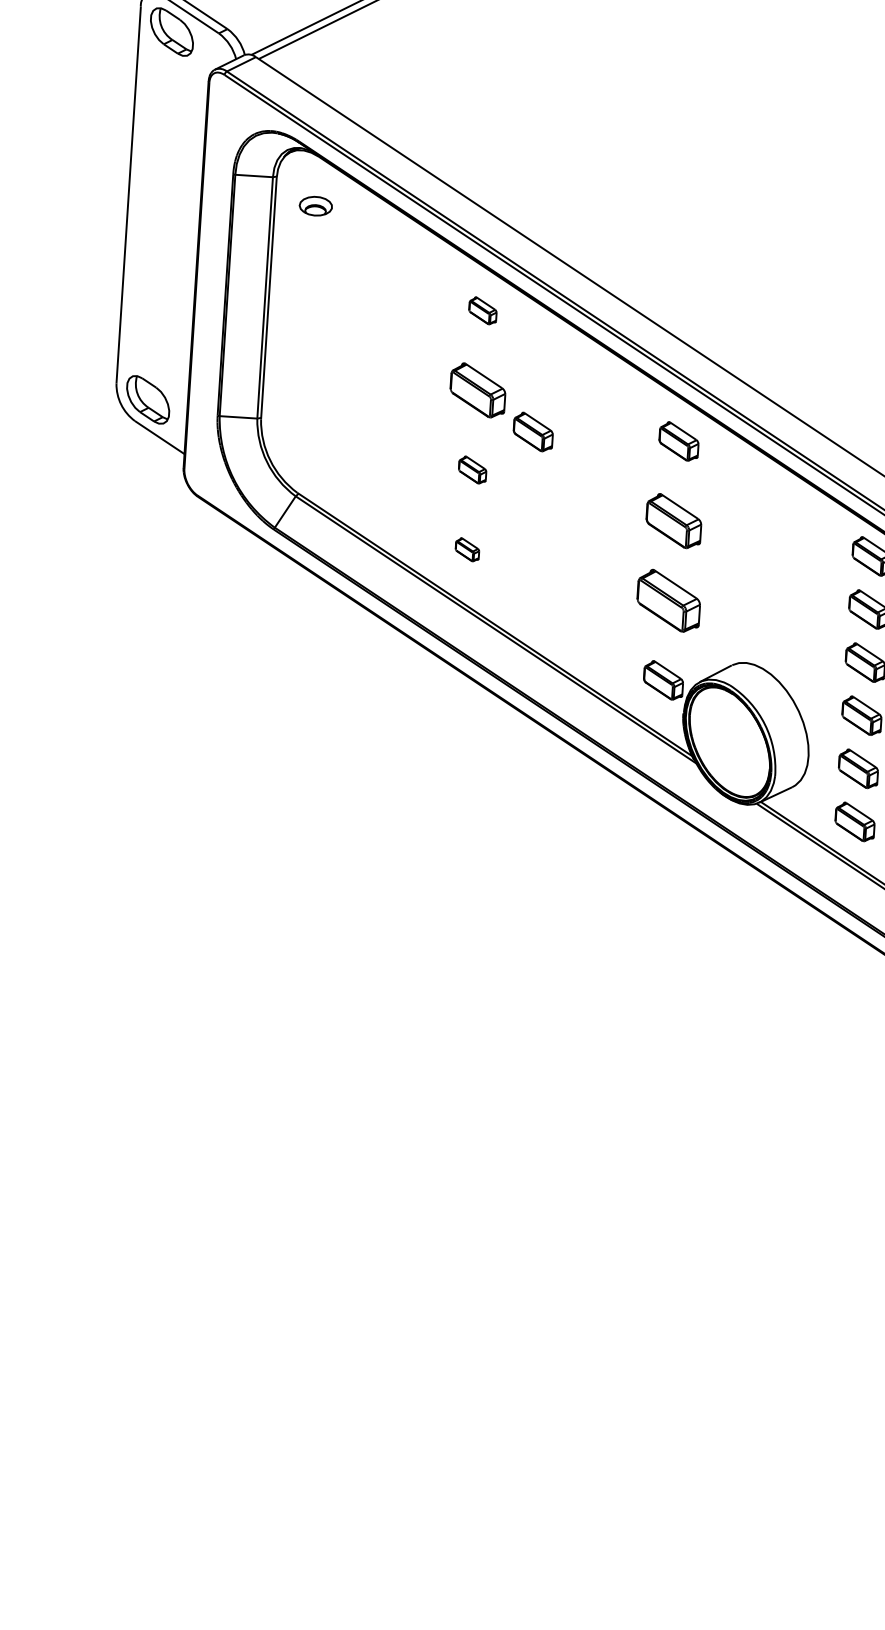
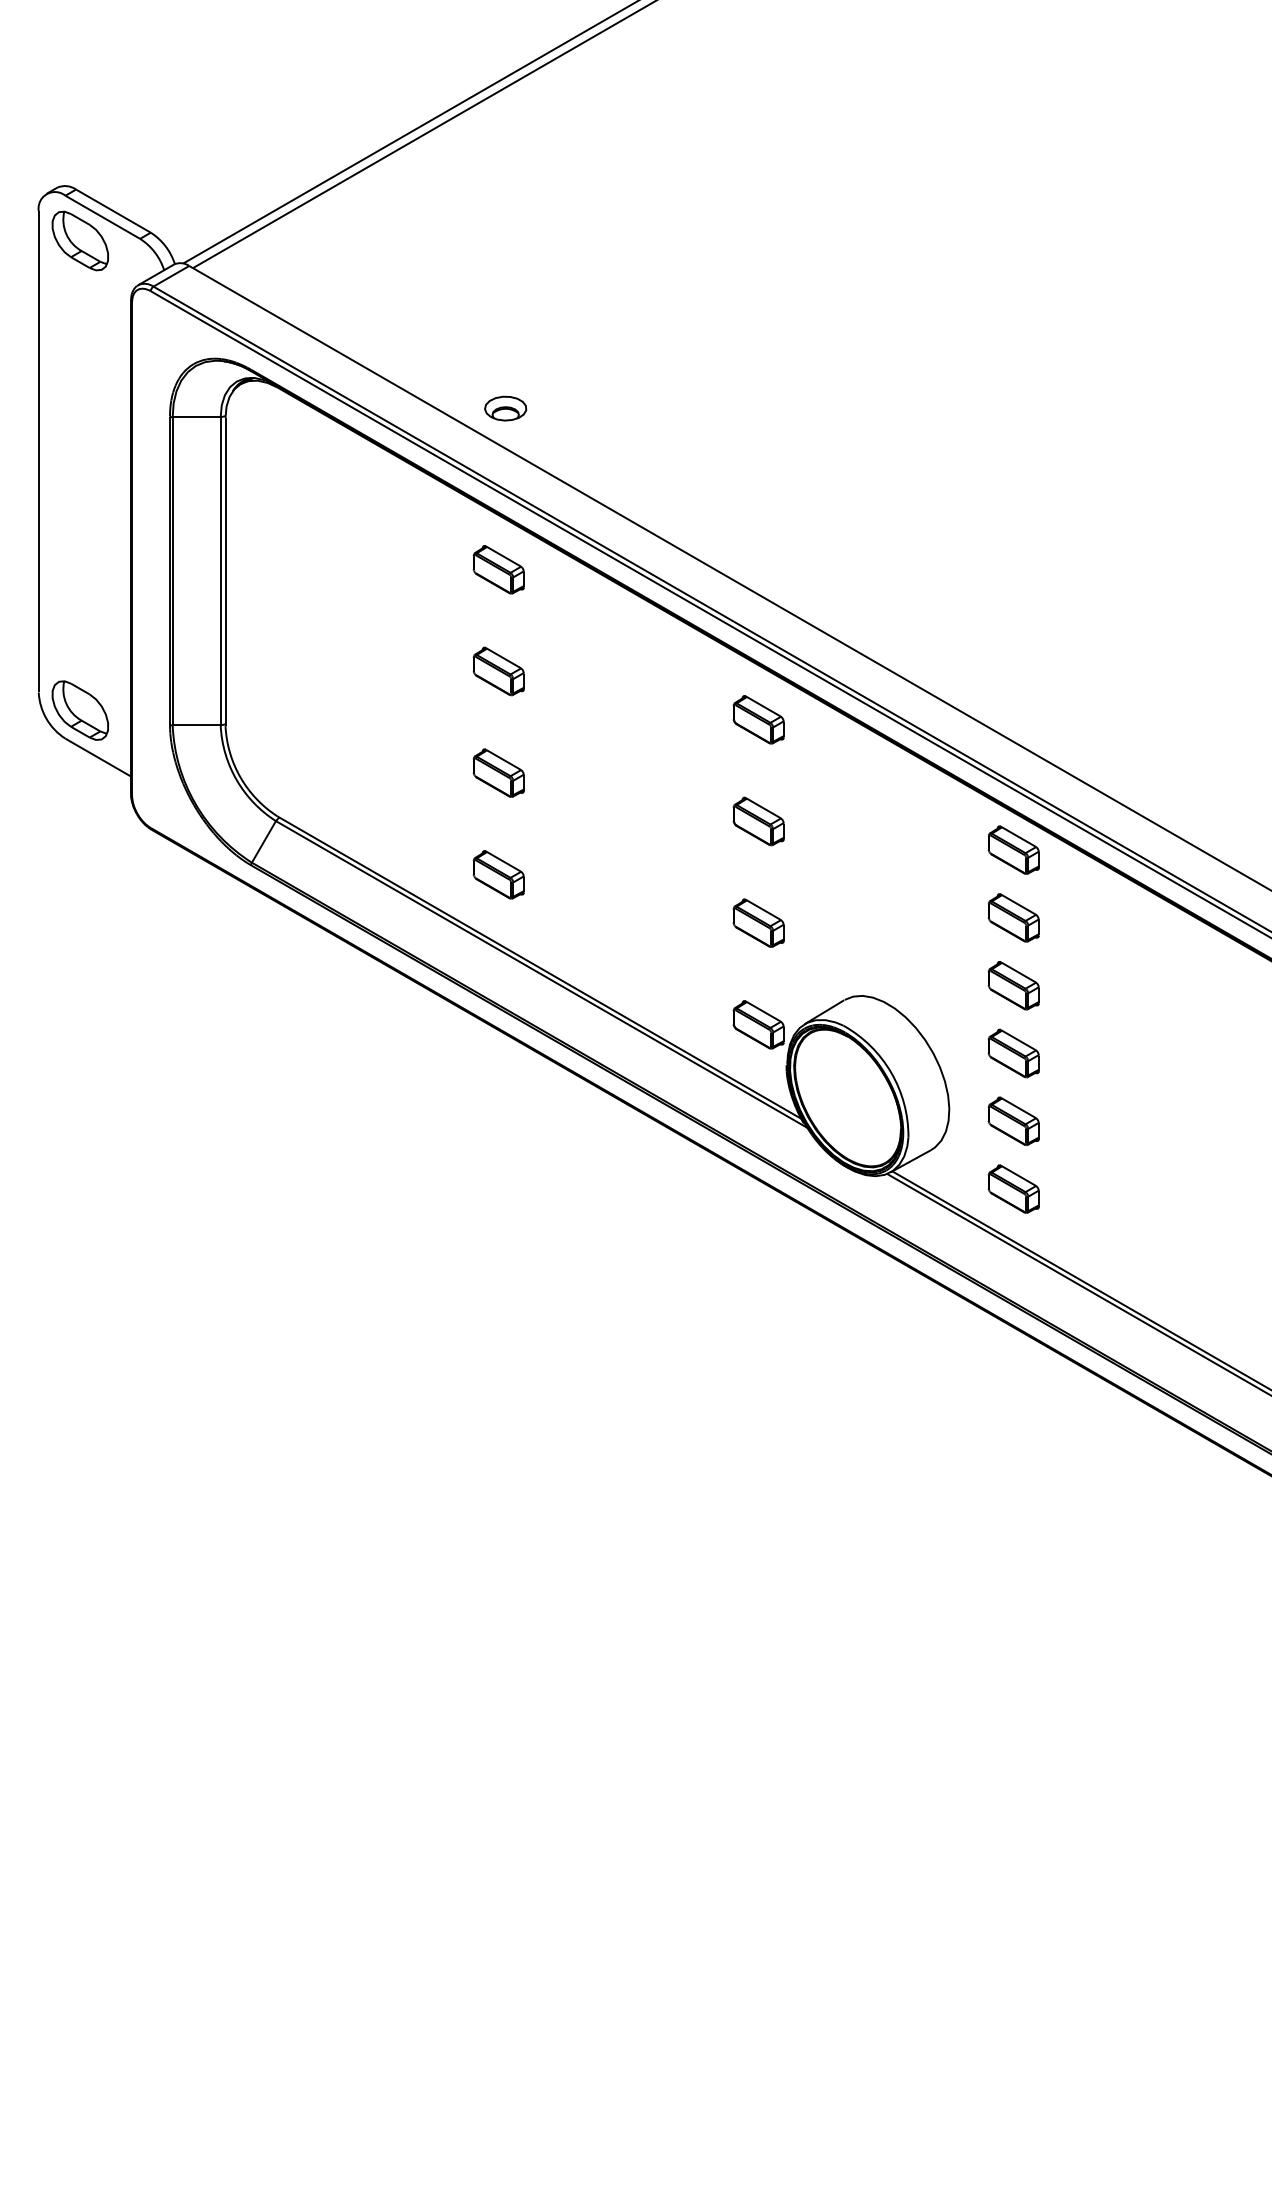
part: (315, 206) -> (505, 408), moved
part: (482, 310) -> (498, 569), size x1.43
part: (477, 390) -> (498, 671), size x0.71
part: (533, 431) -> (572, 719), removed
part: (472, 469) -> (498, 772), size x1.43
part: (673, 521) -> (758, 821), size x0.71
part: (467, 549) -> (498, 874), size x1.67
part: (668, 600) -> (758, 922), size x0.62

